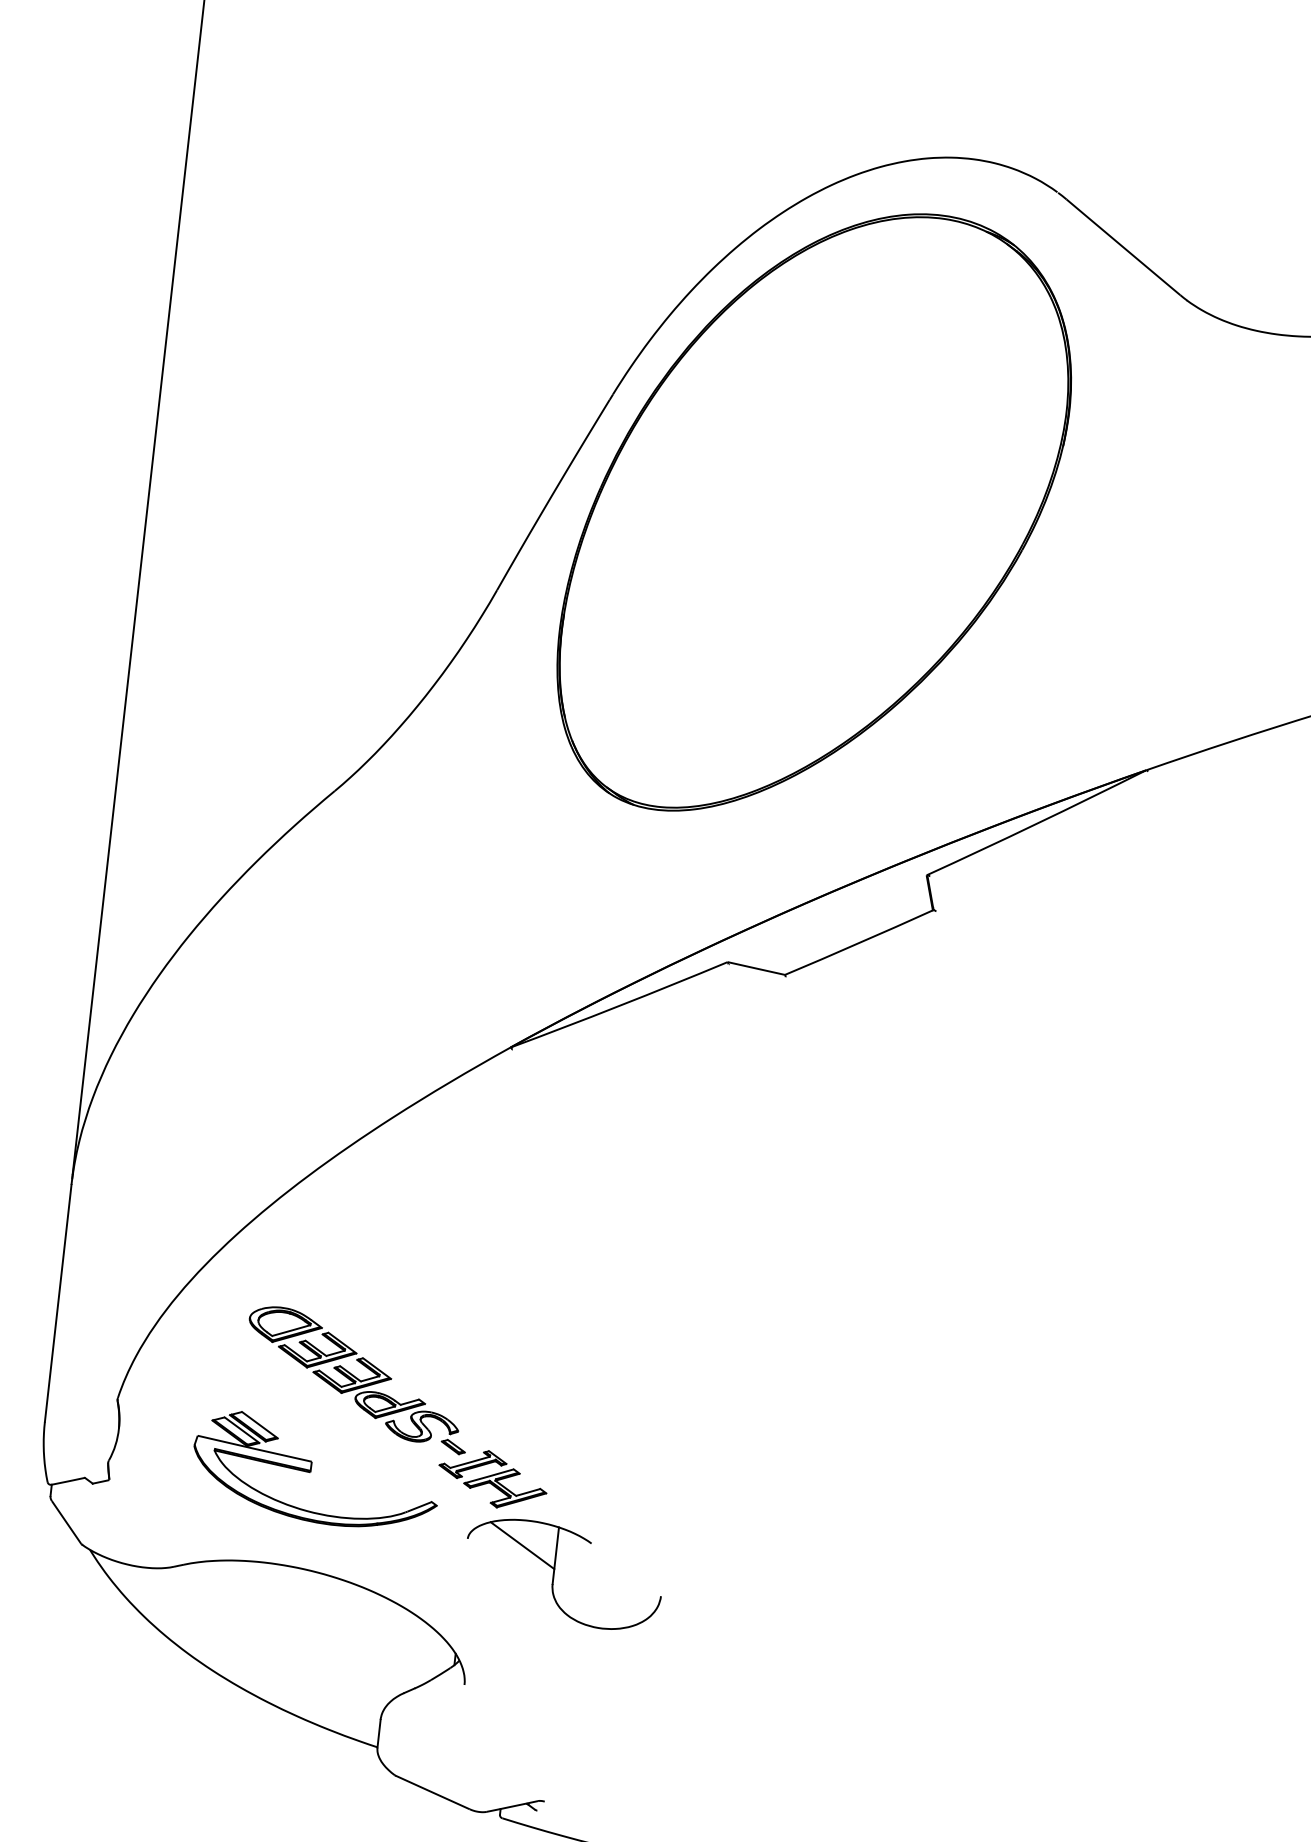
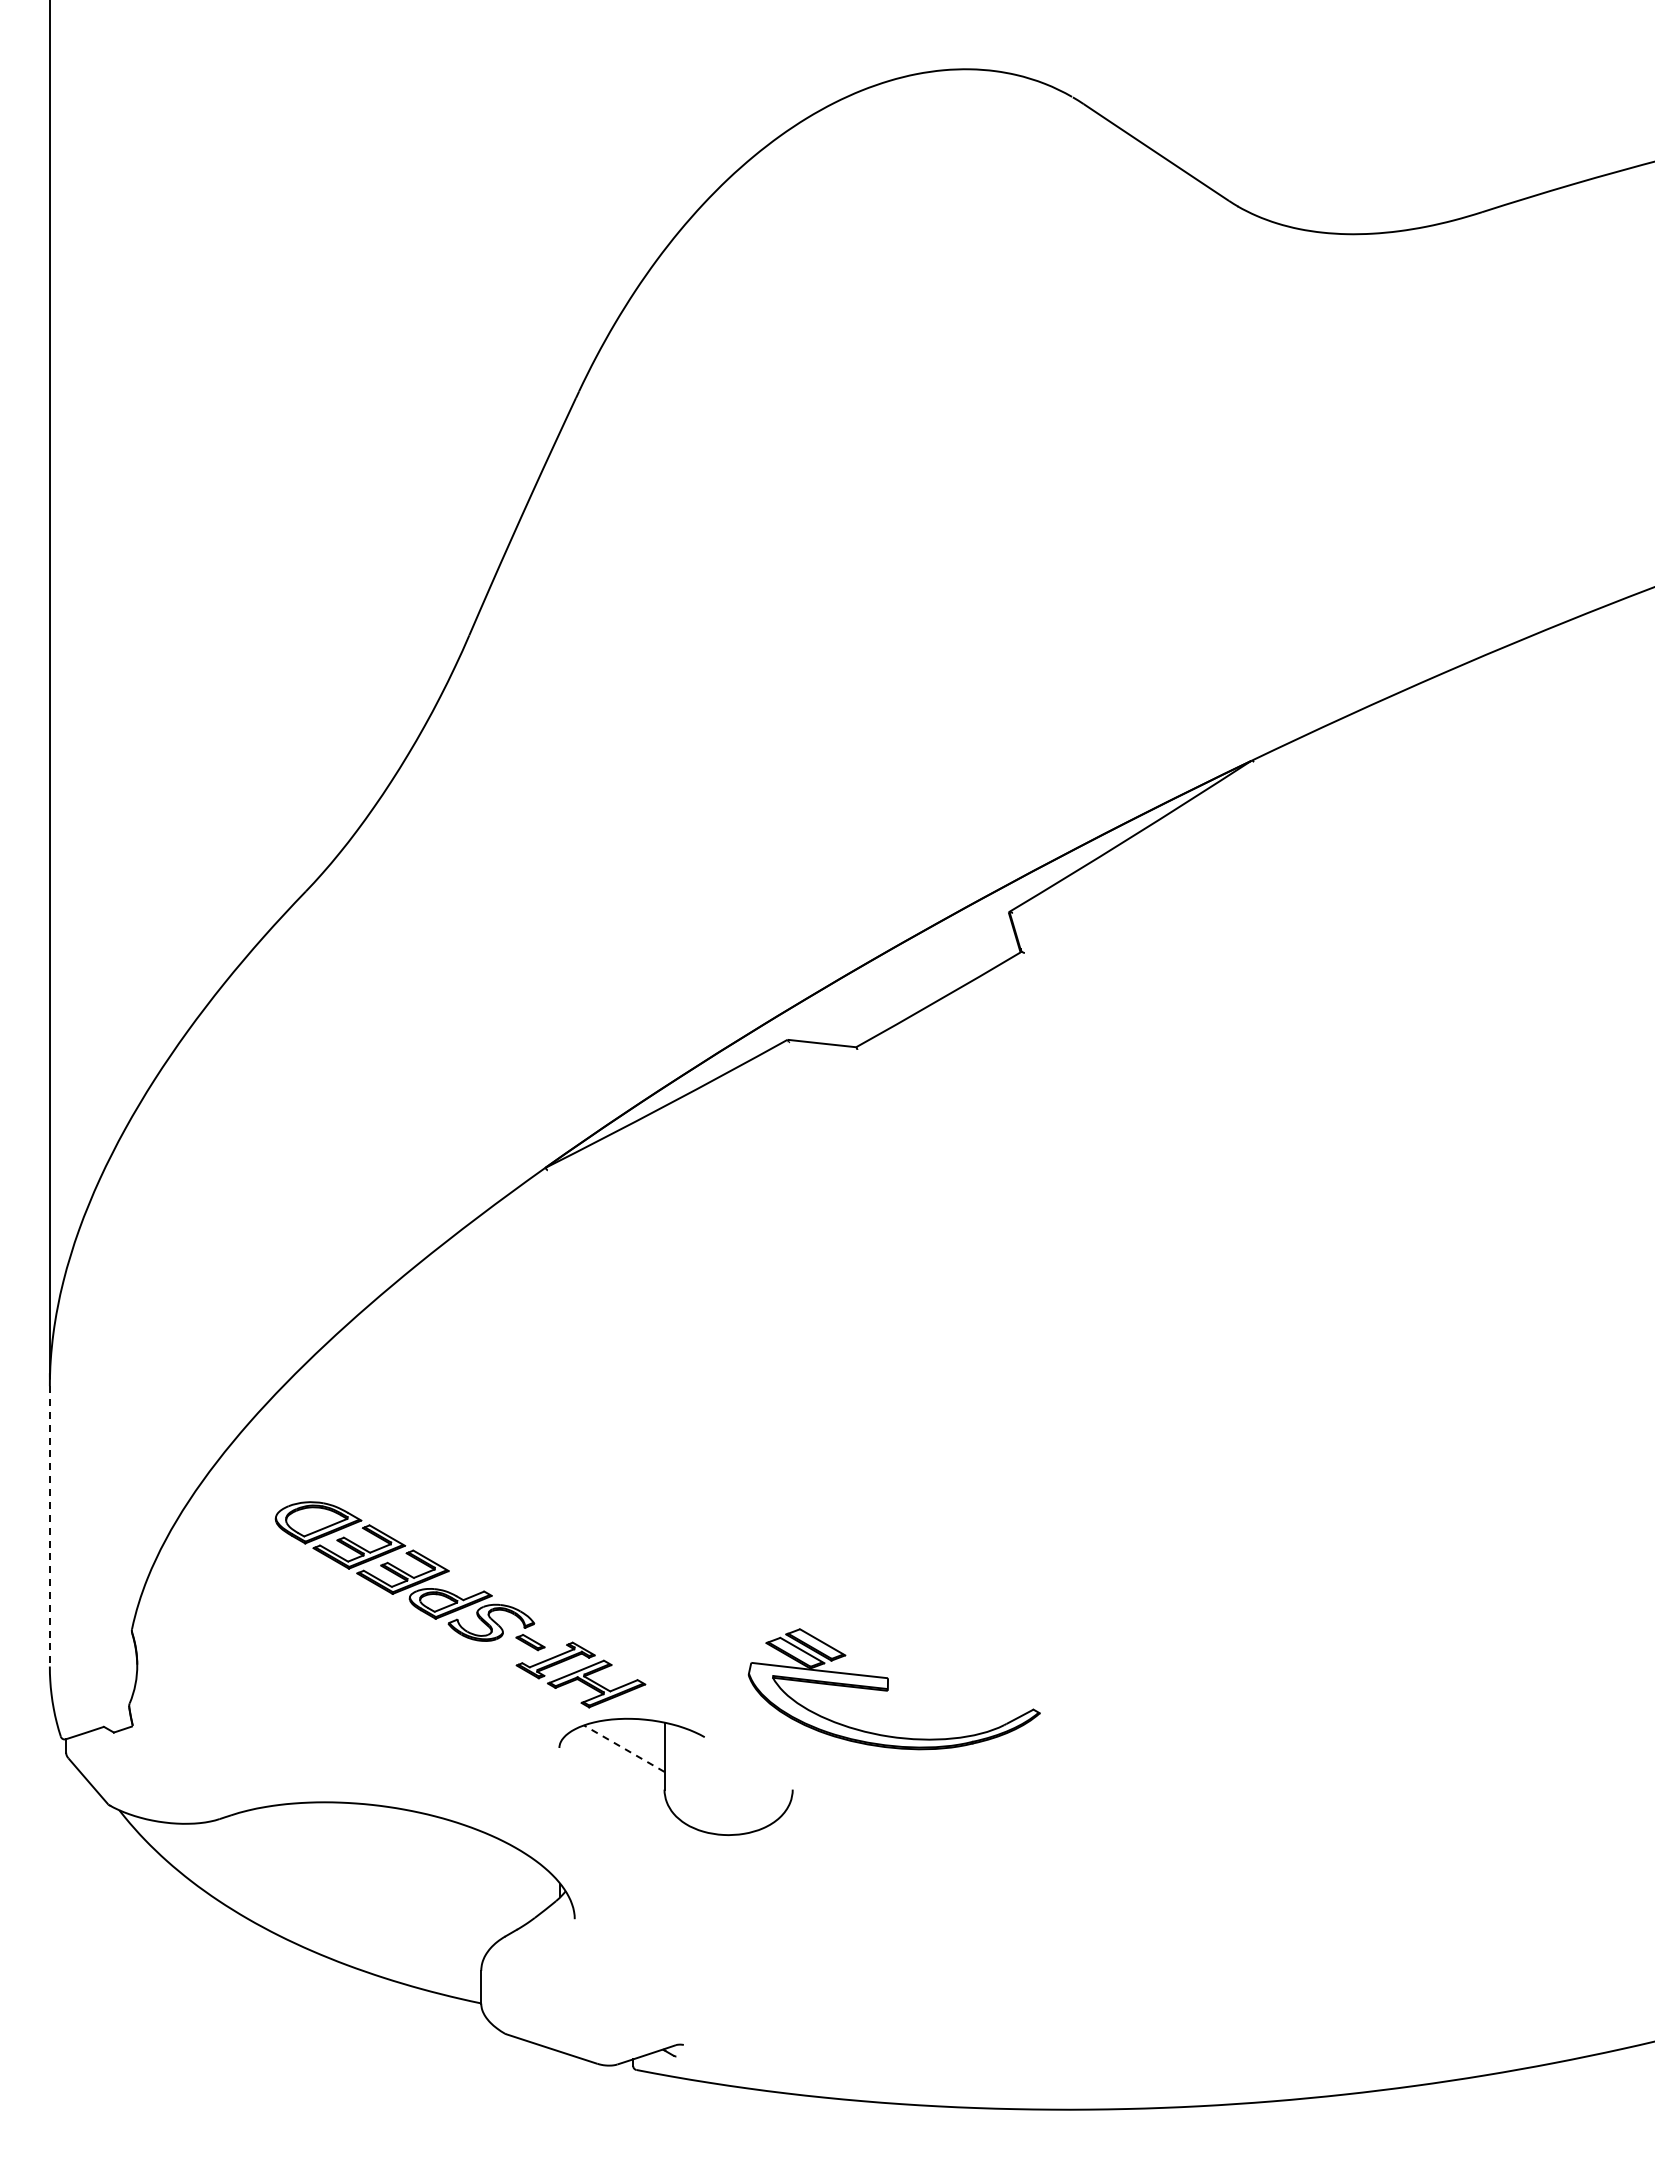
part: (814, 513) -> (830, 504), removed
line: (57, 1303) -> (49, 1526), solid -> dashed
part: (315, 1471) -> (893, 1689), moved
line: (521, 1545) -> (623, 1748), solid -> dashed

